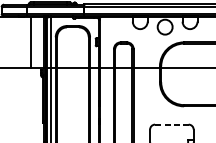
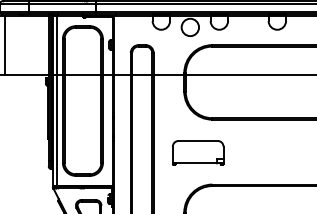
line: (31, 41) -> (5, 44), moved
line: (172, 124) -> (198, 140), dashed -> solid

